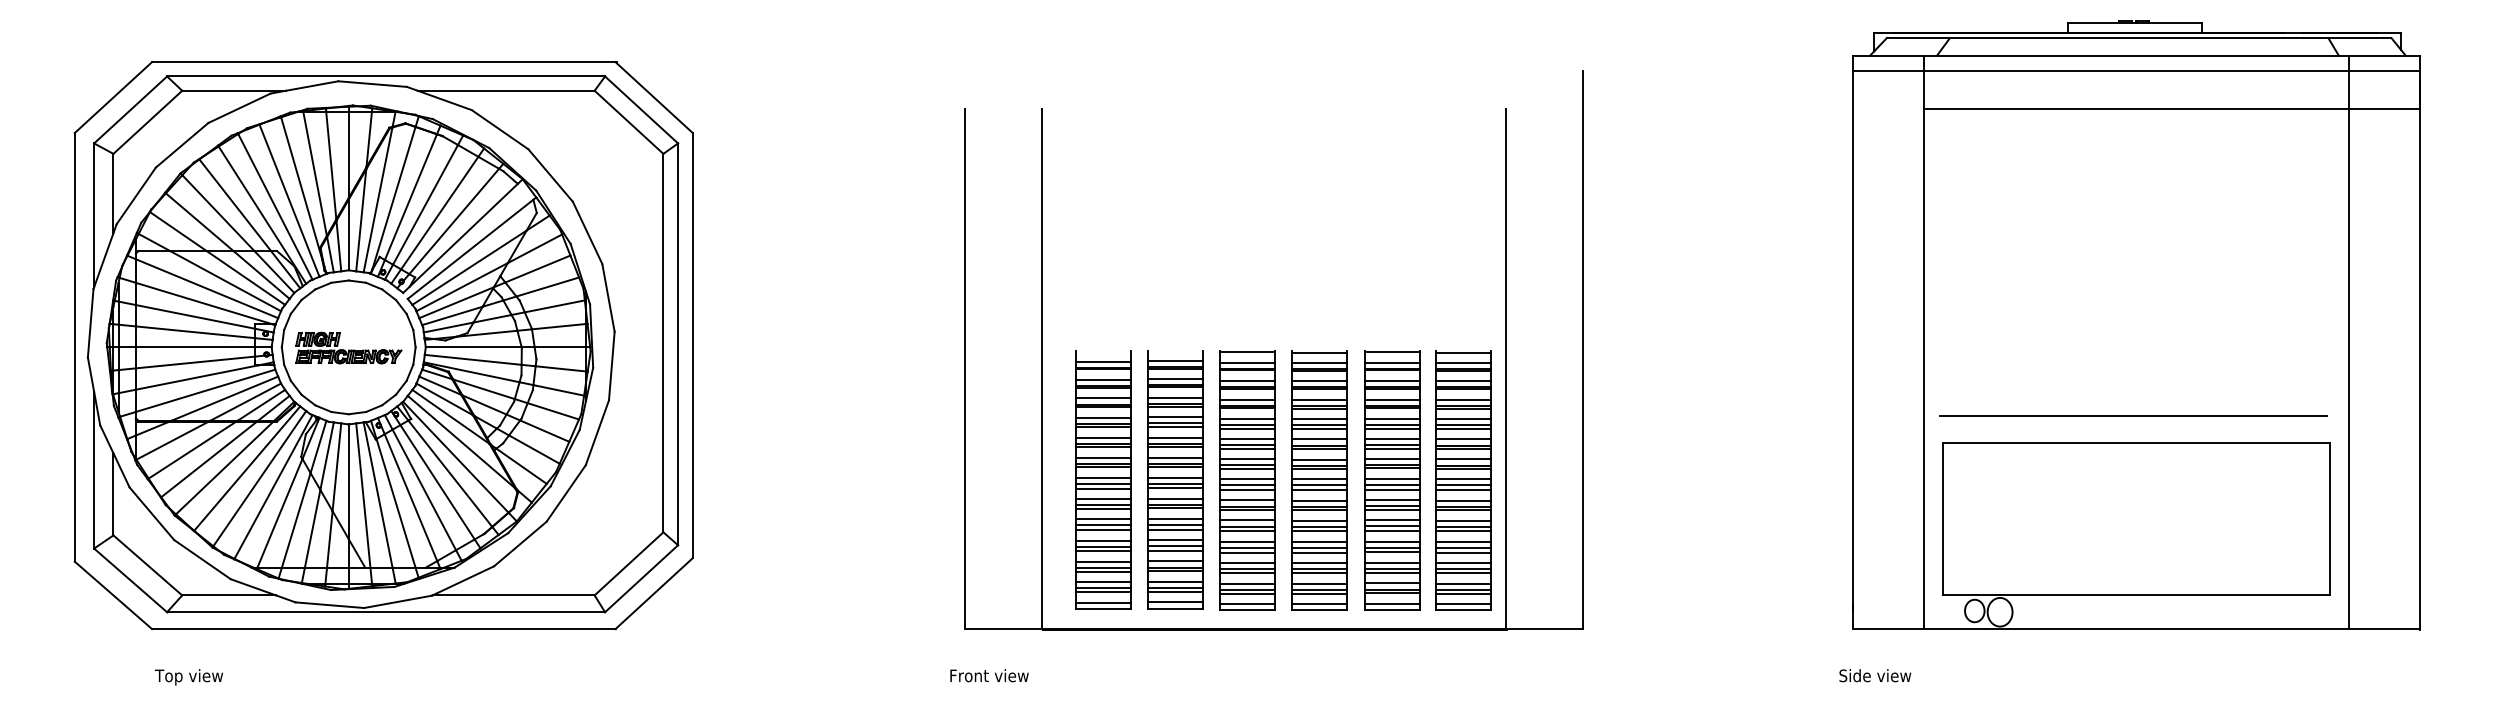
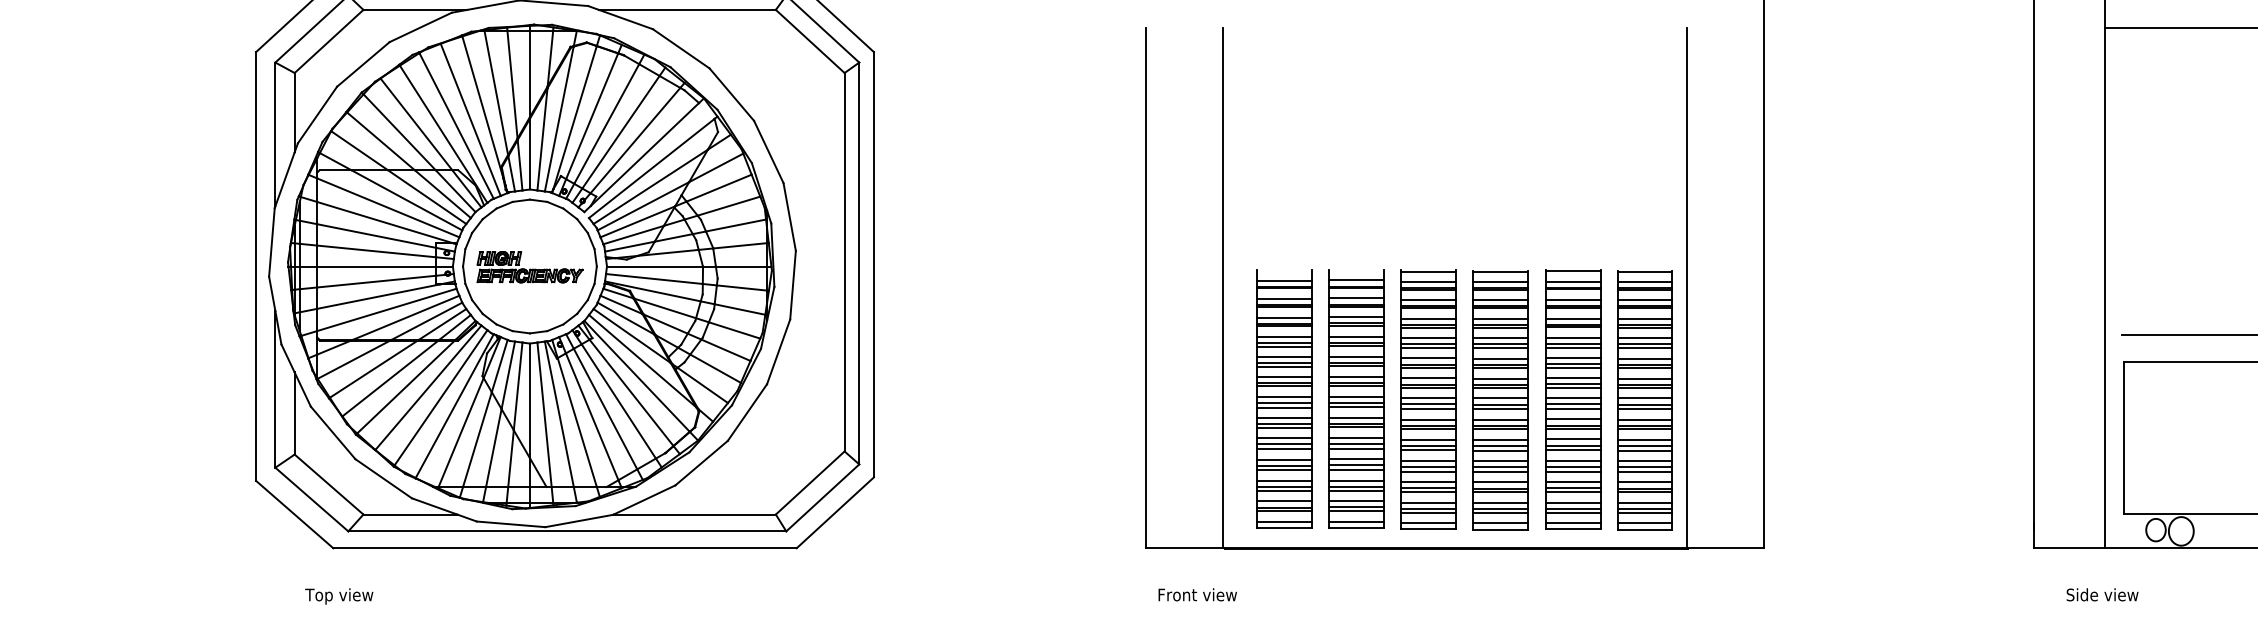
text: (989, 675) -> (1197, 594), moved
text: (1875, 675) -> (2102, 594), moved
text: (188, 677) -> (338, 596), moved

